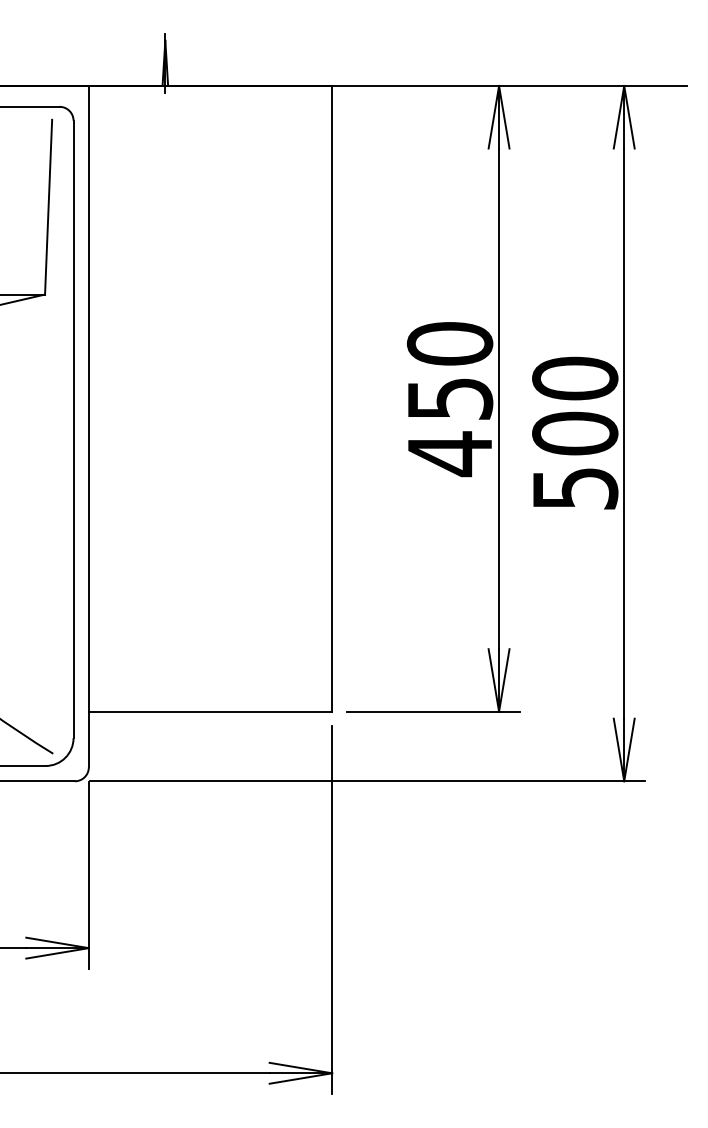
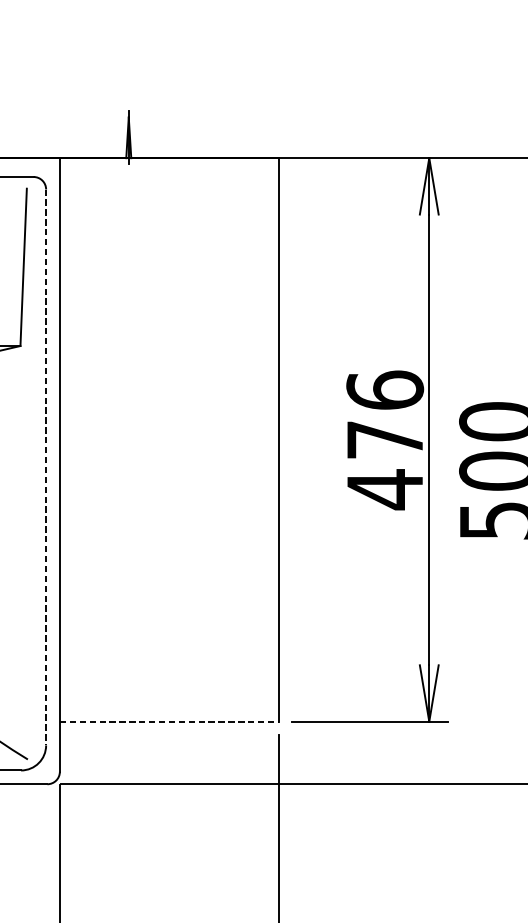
text: (449, 370) -> (384, 414), 450 -> 476
line: (73, 429) -> (46, 467), solid -> dashed
line: (210, 711) -> (169, 721), solid -> dashed

